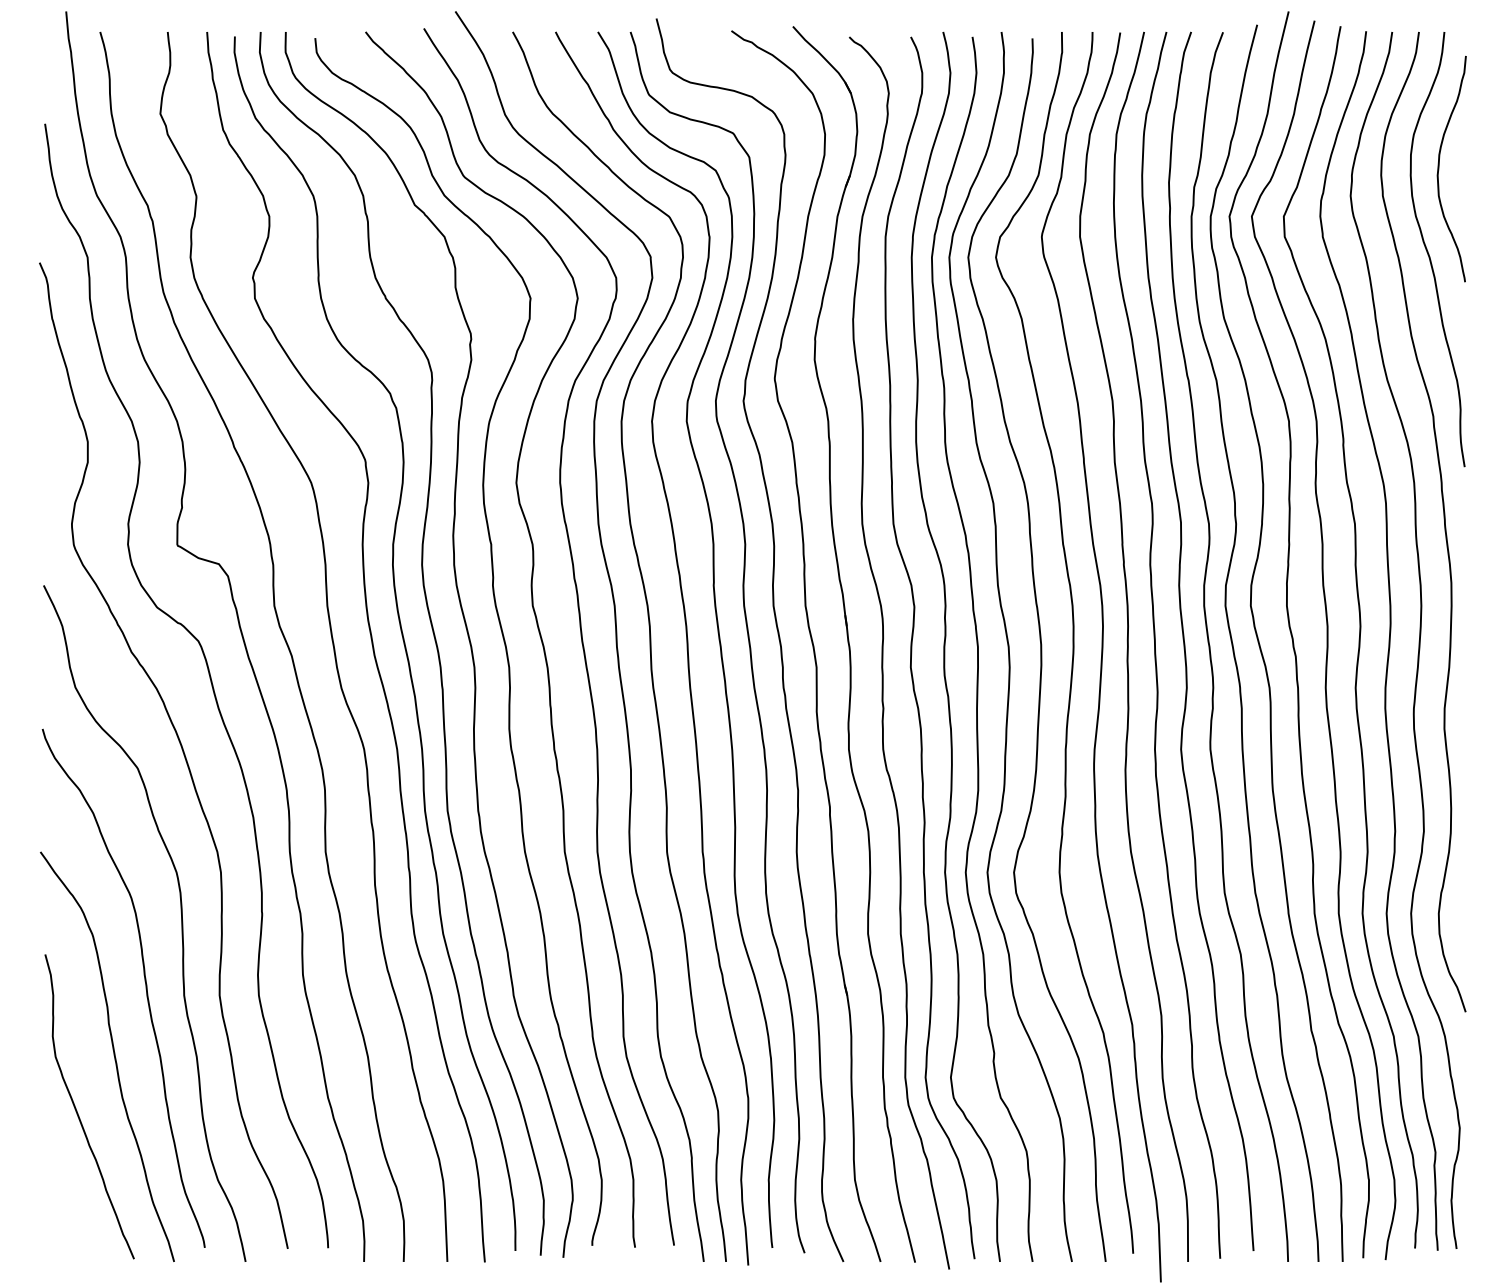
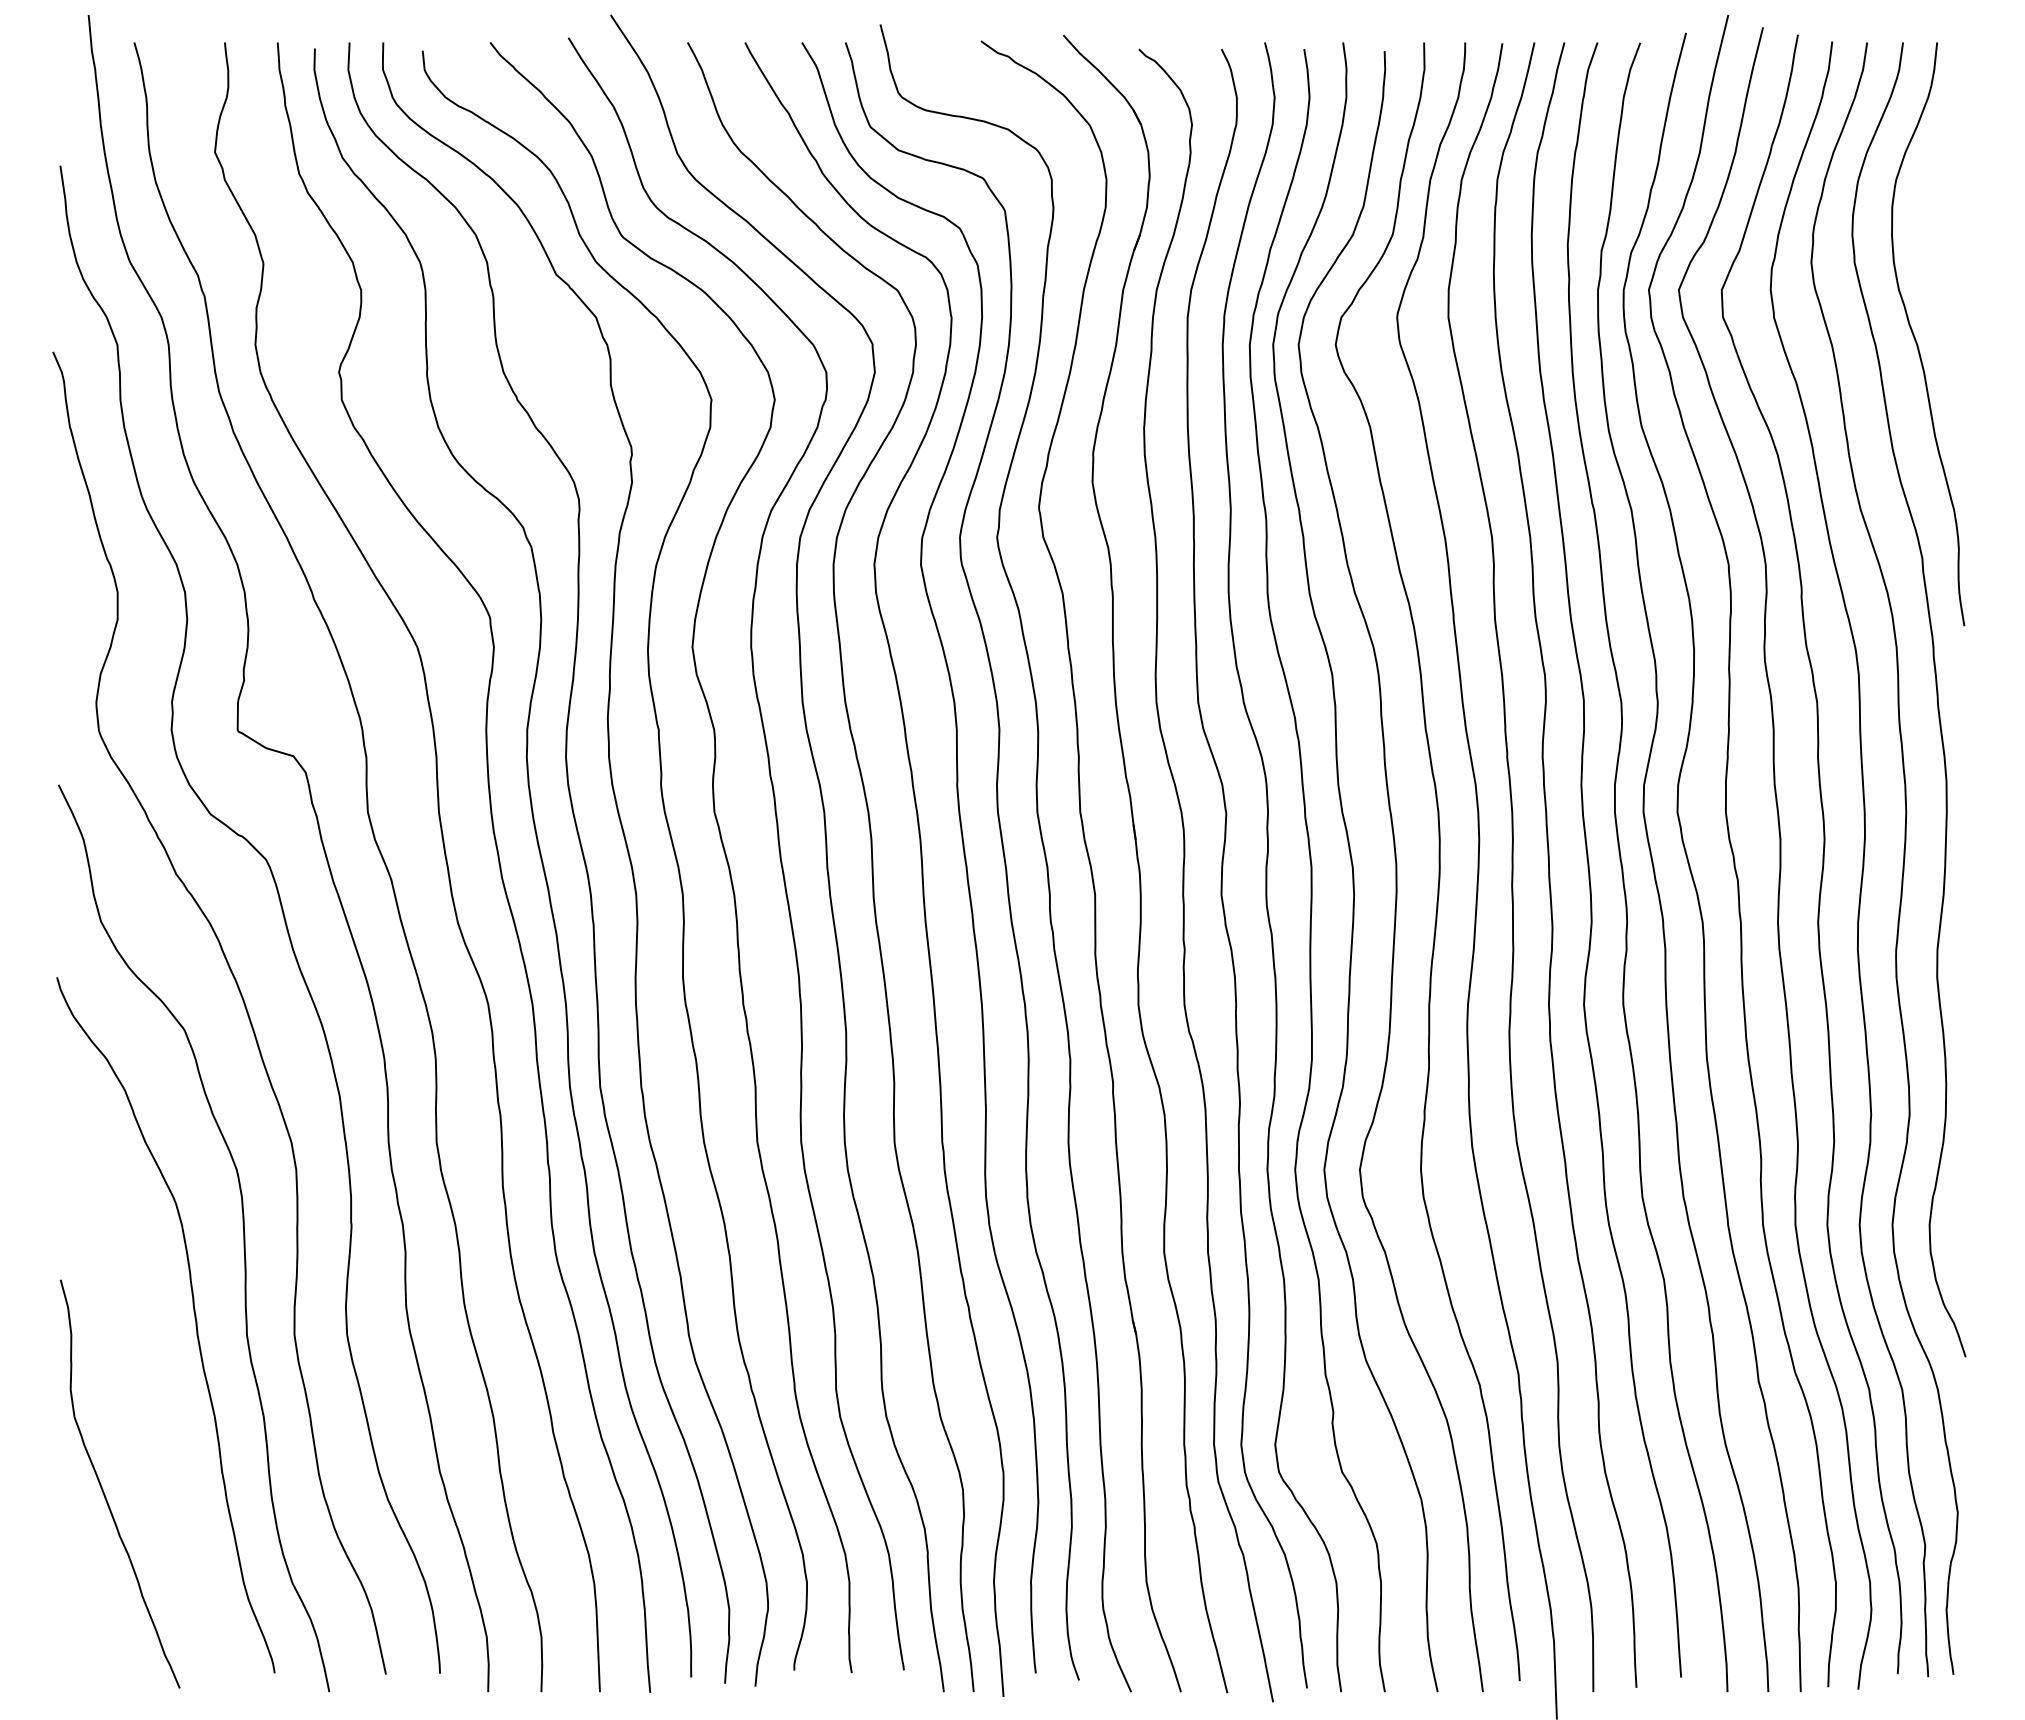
curve: (1439, 167) -> (1930, 224), removed
curve: (113, 1055) -> (152, 1415), removed

